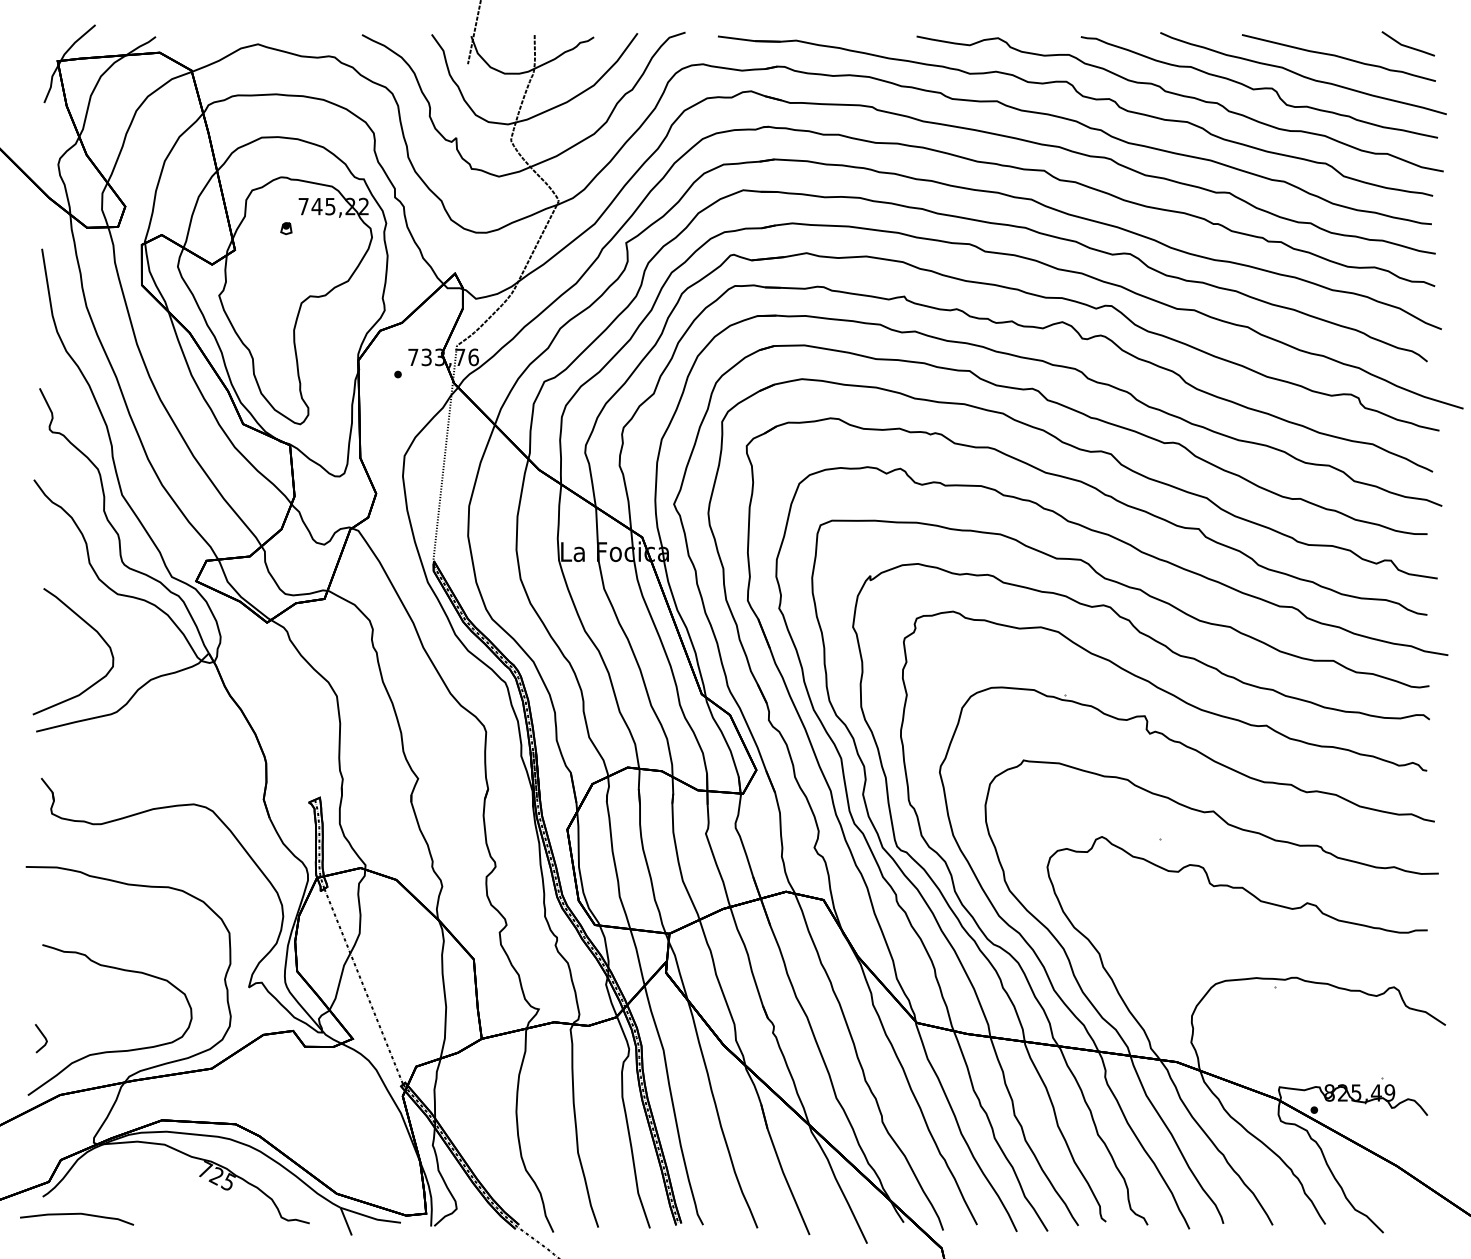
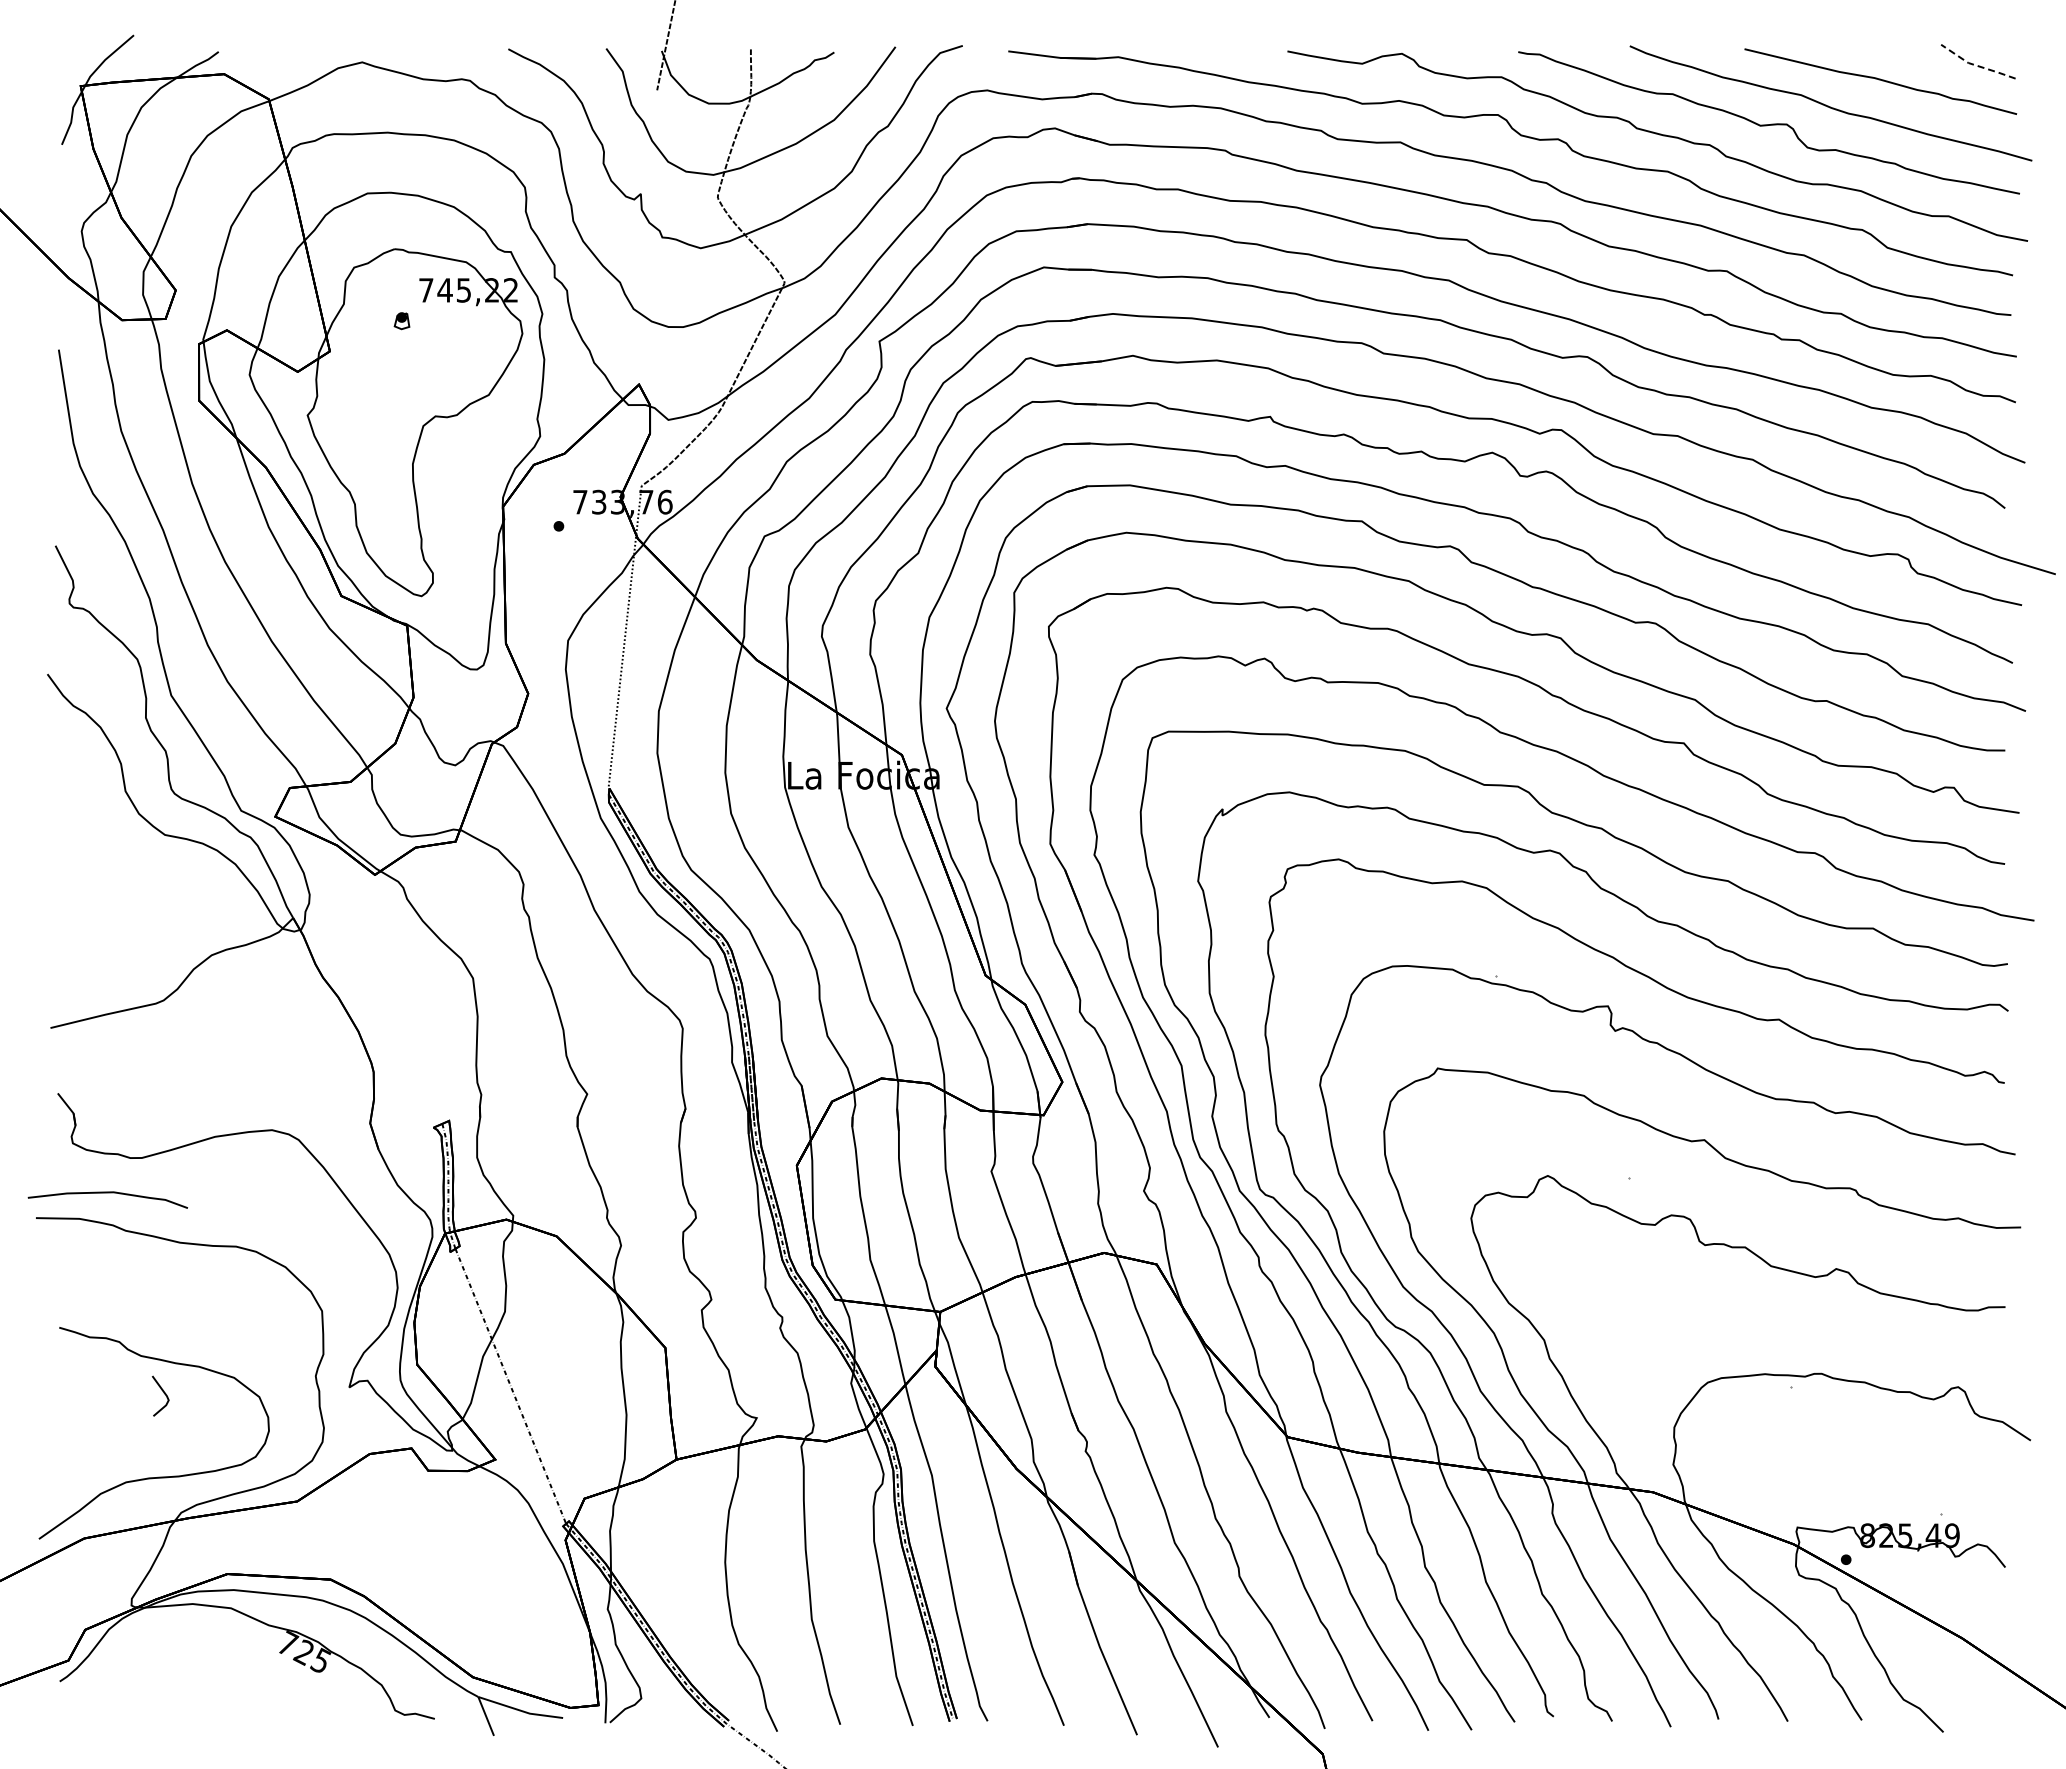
line: (1407, 46) -> (1976, 65), solid -> dashed
curve: (93, 629) -> (130, 884), removed
line: (43, 1036) -> (163, 1393), moved
curve: (76, 1214) -> (107, 1193), moved

